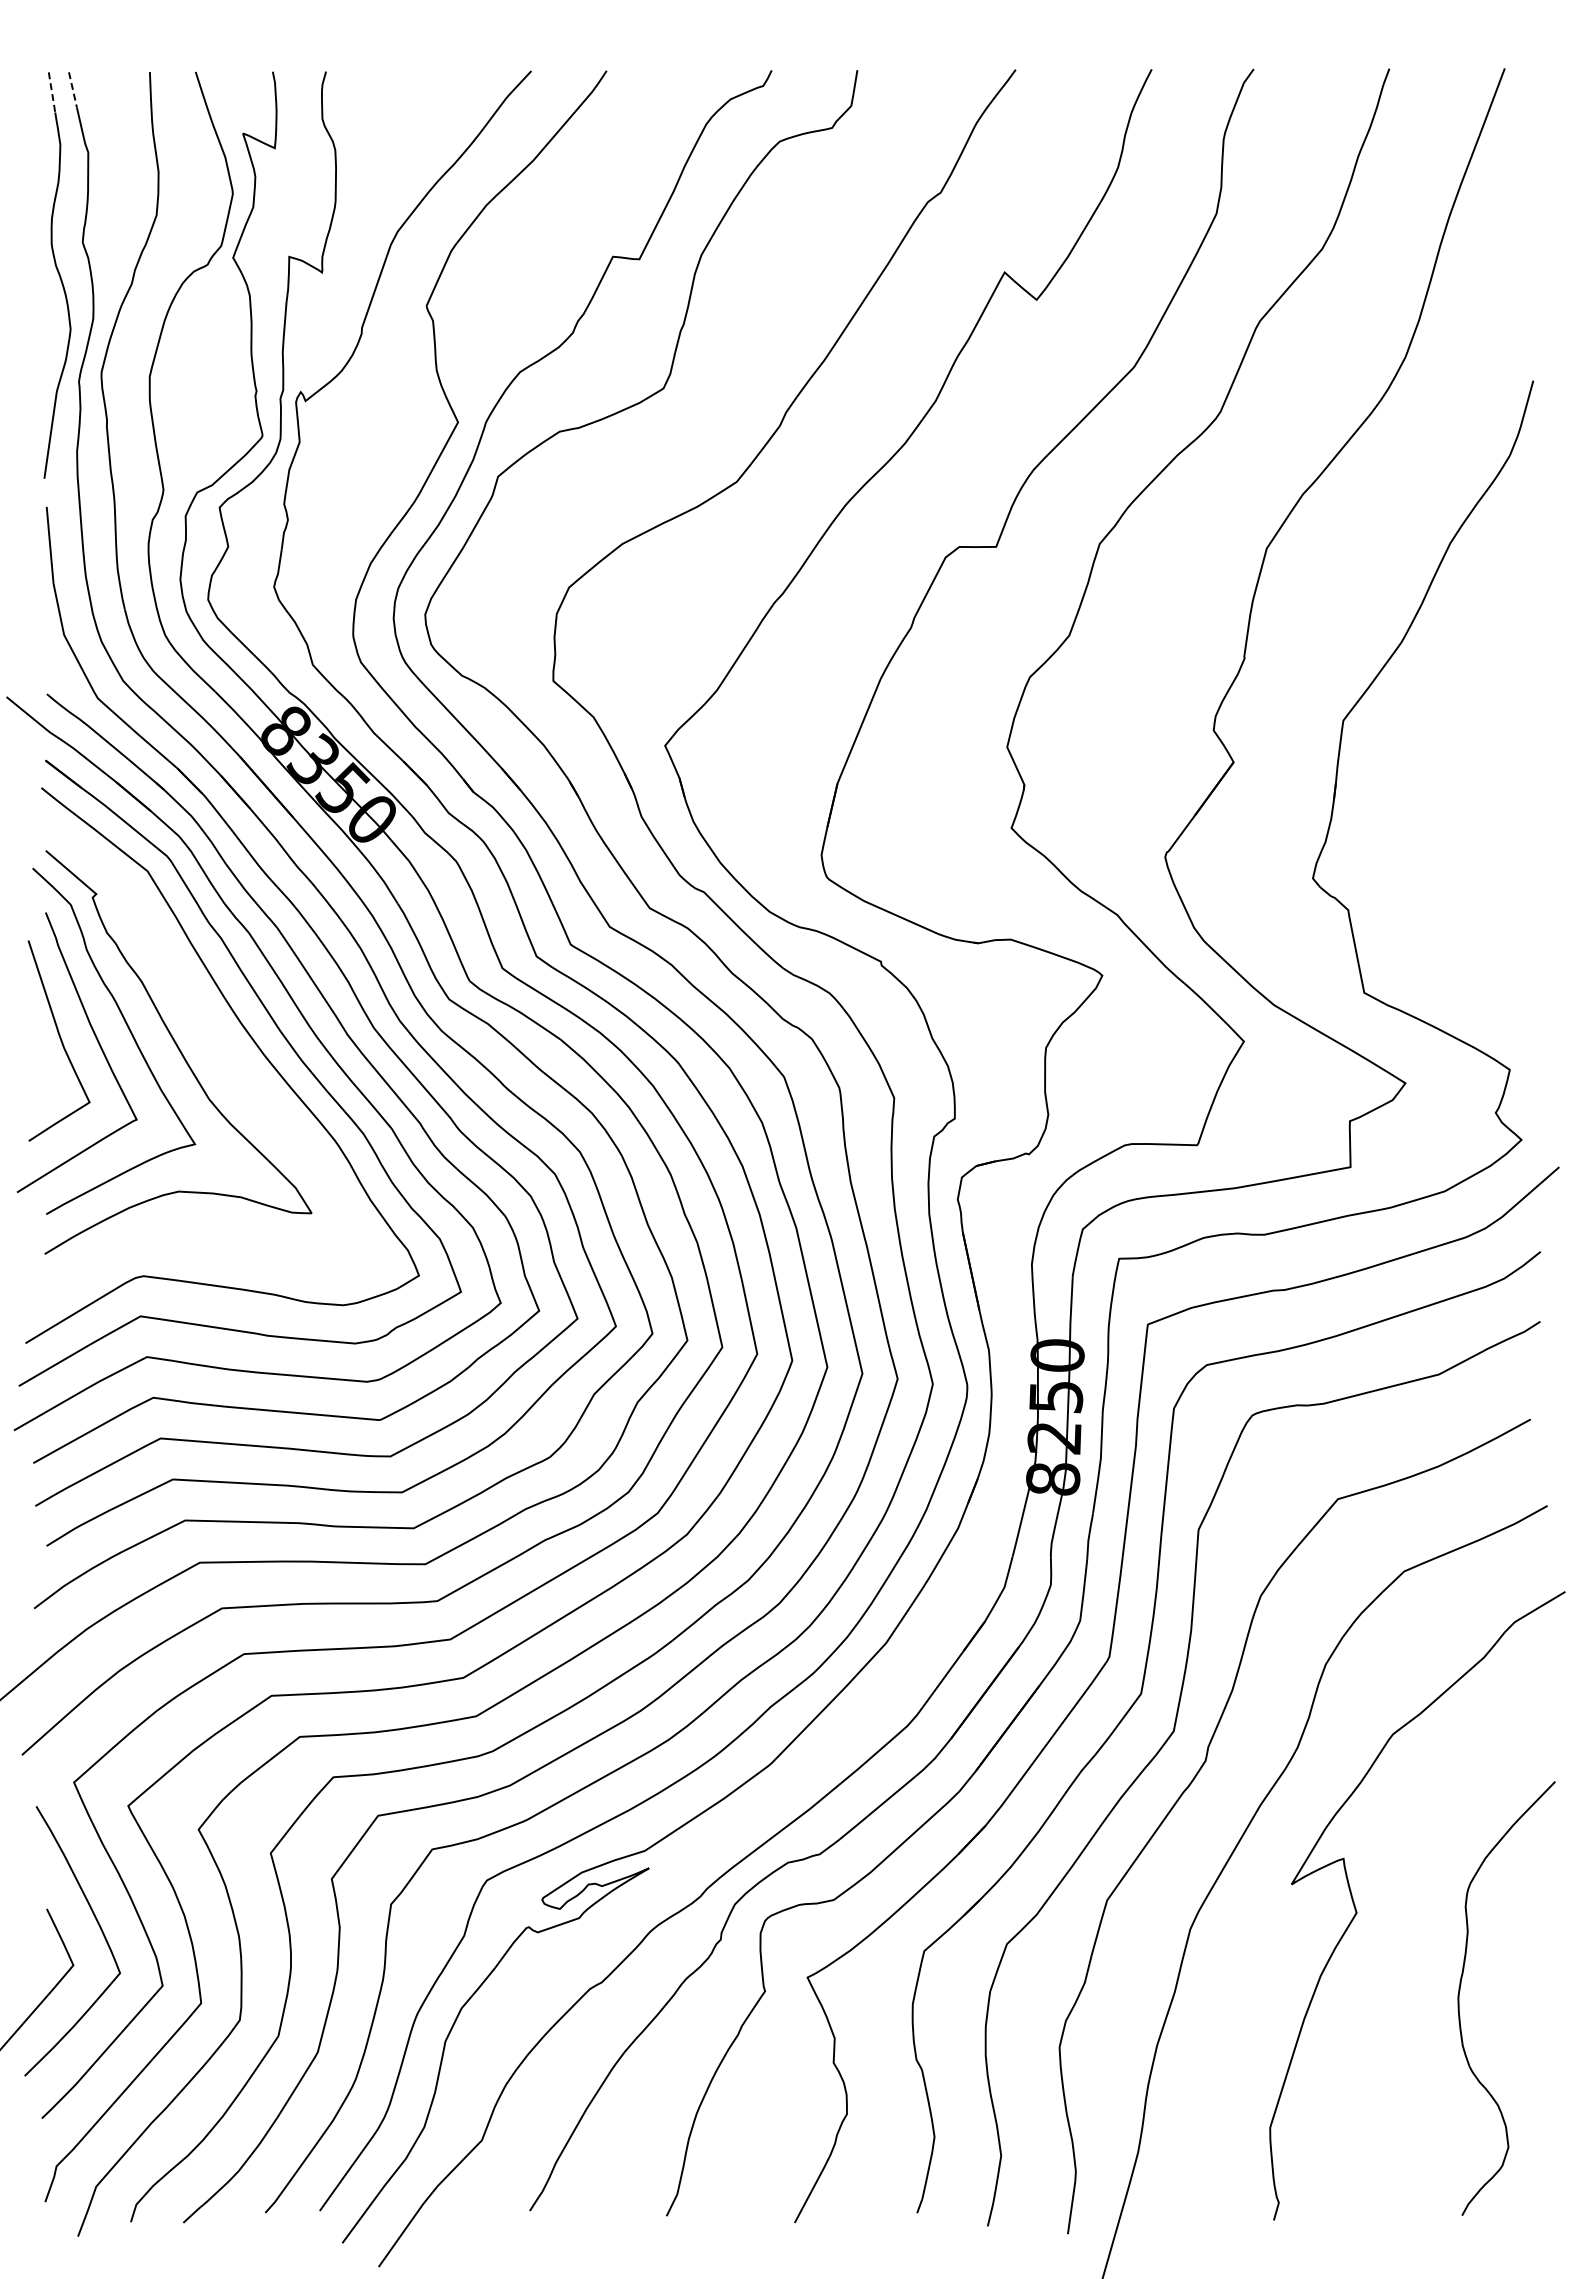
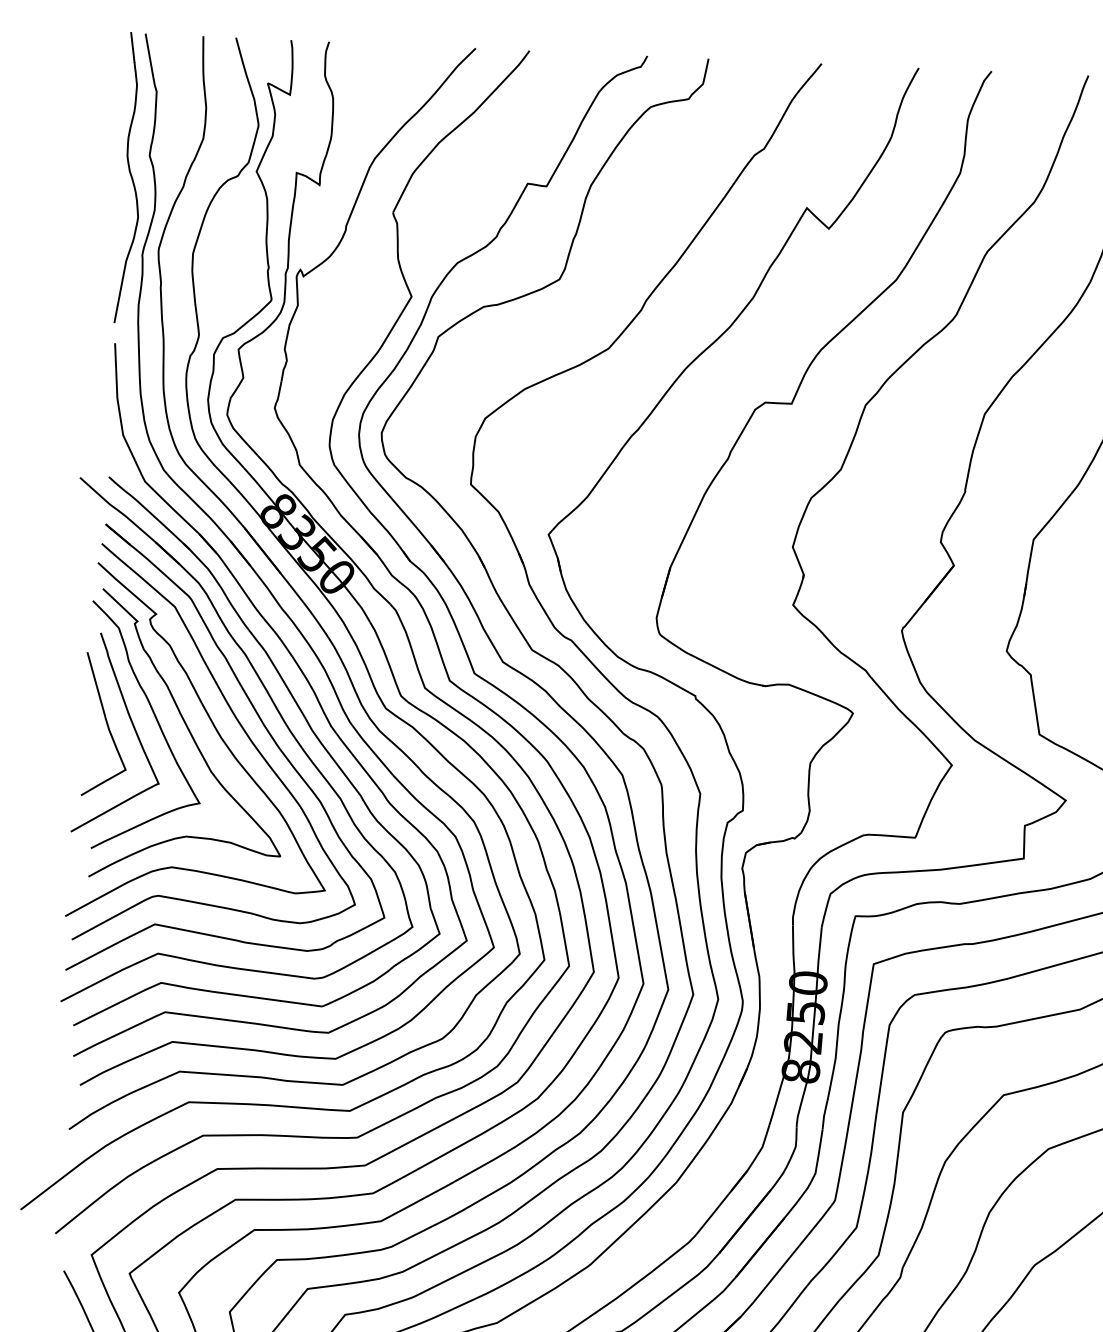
line: (73, 90) -> (148, 46), dashed -> solid
line: (52, 92) -> (133, 47), dashed -> solid
curve: (216, 1046) -> (218, 734), added

